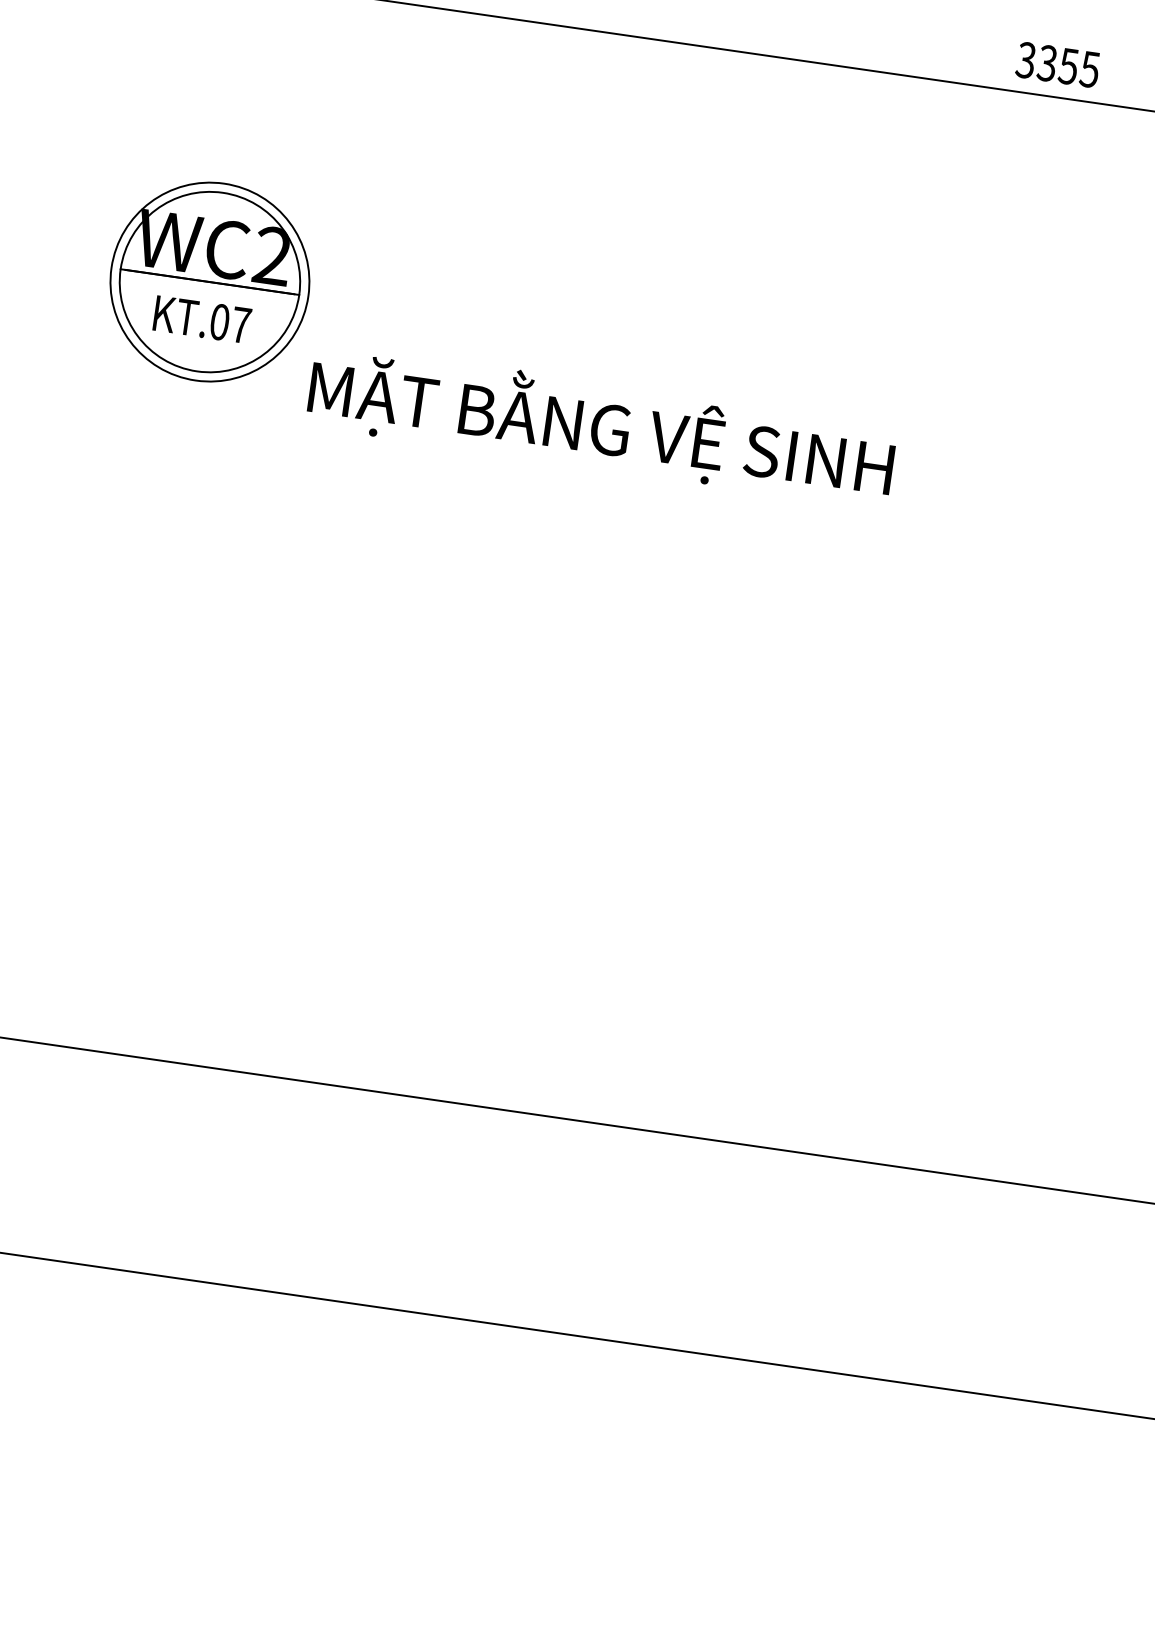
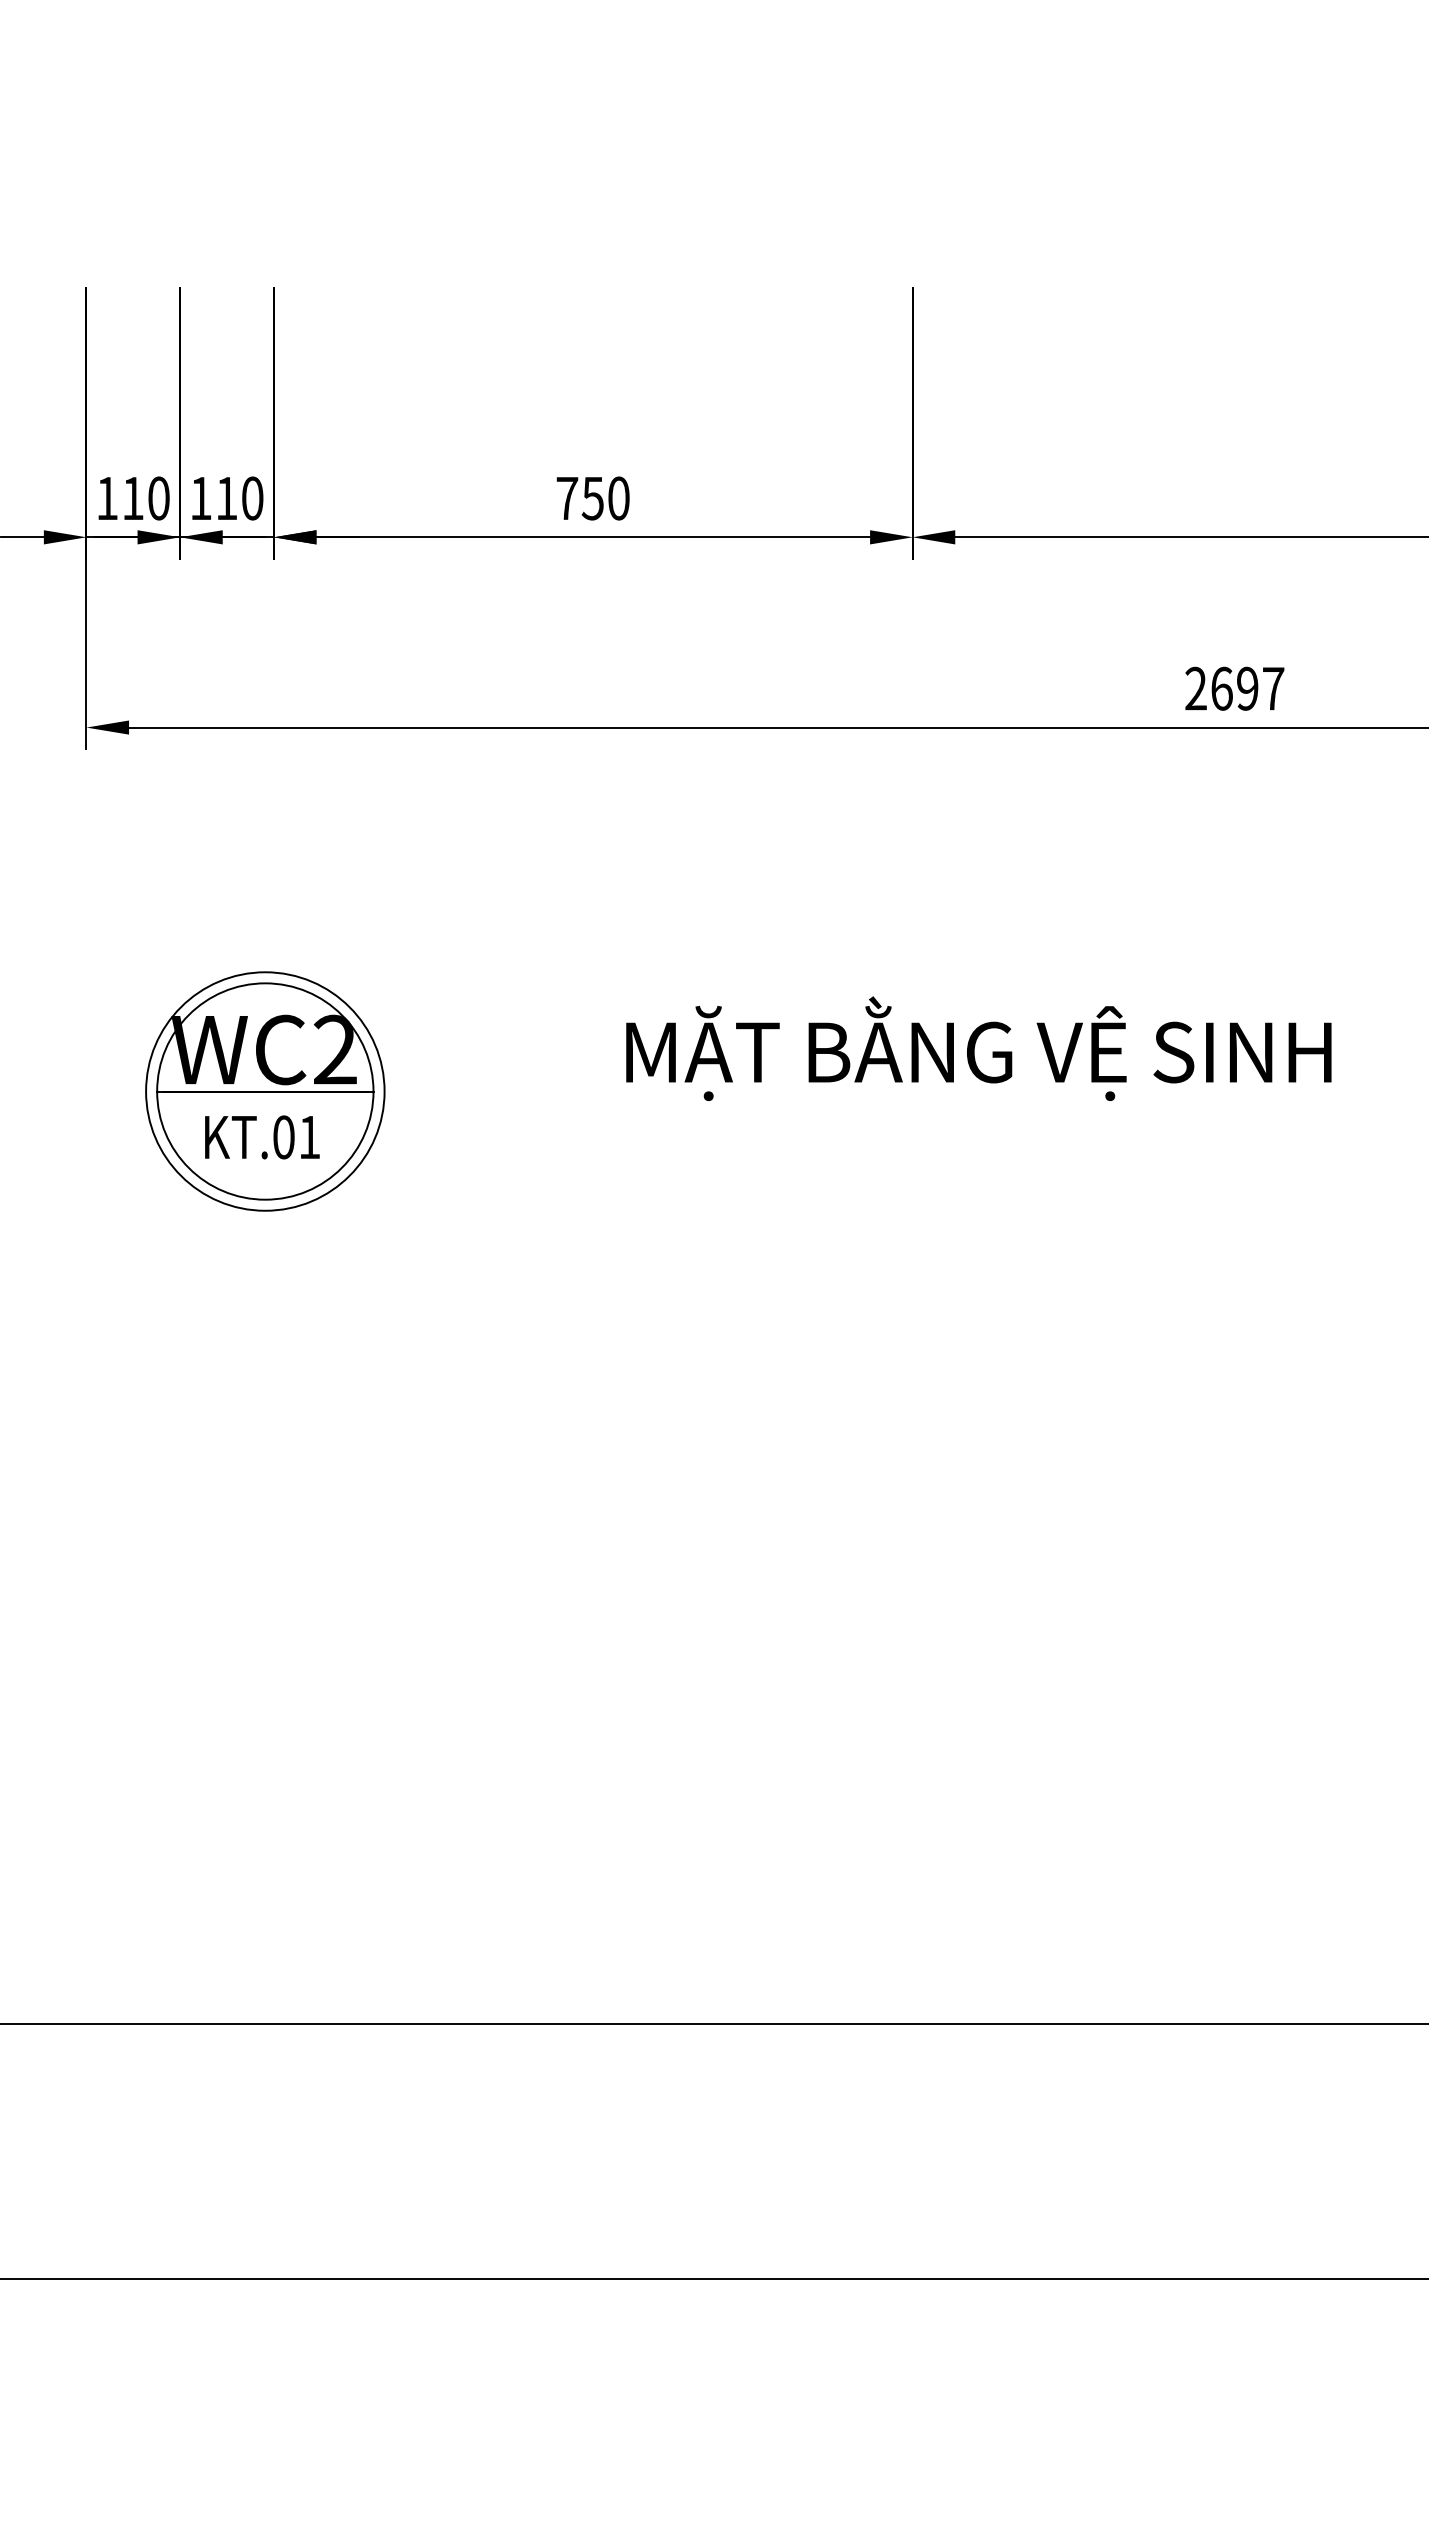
text: (1057, 64) -> (1234, 688), 3355 -> 2697
text: (240, 325) -> (309, 1137), KT.07 -> KT.01
text: (601, 425) -> (978, 1048), moved

